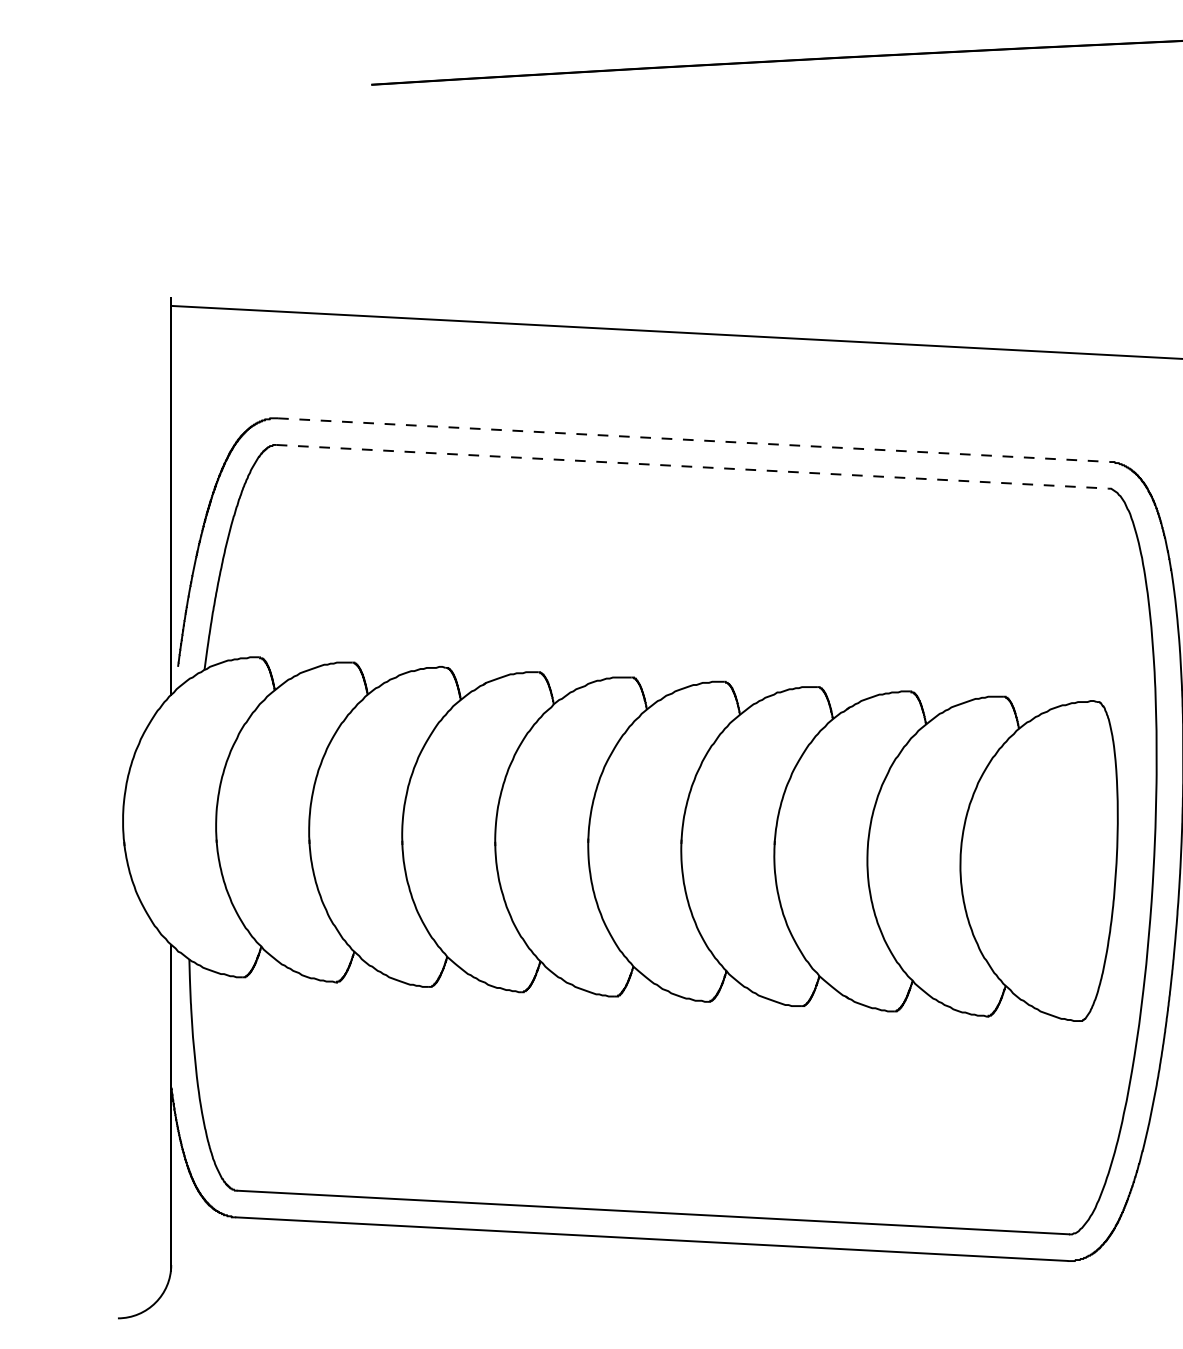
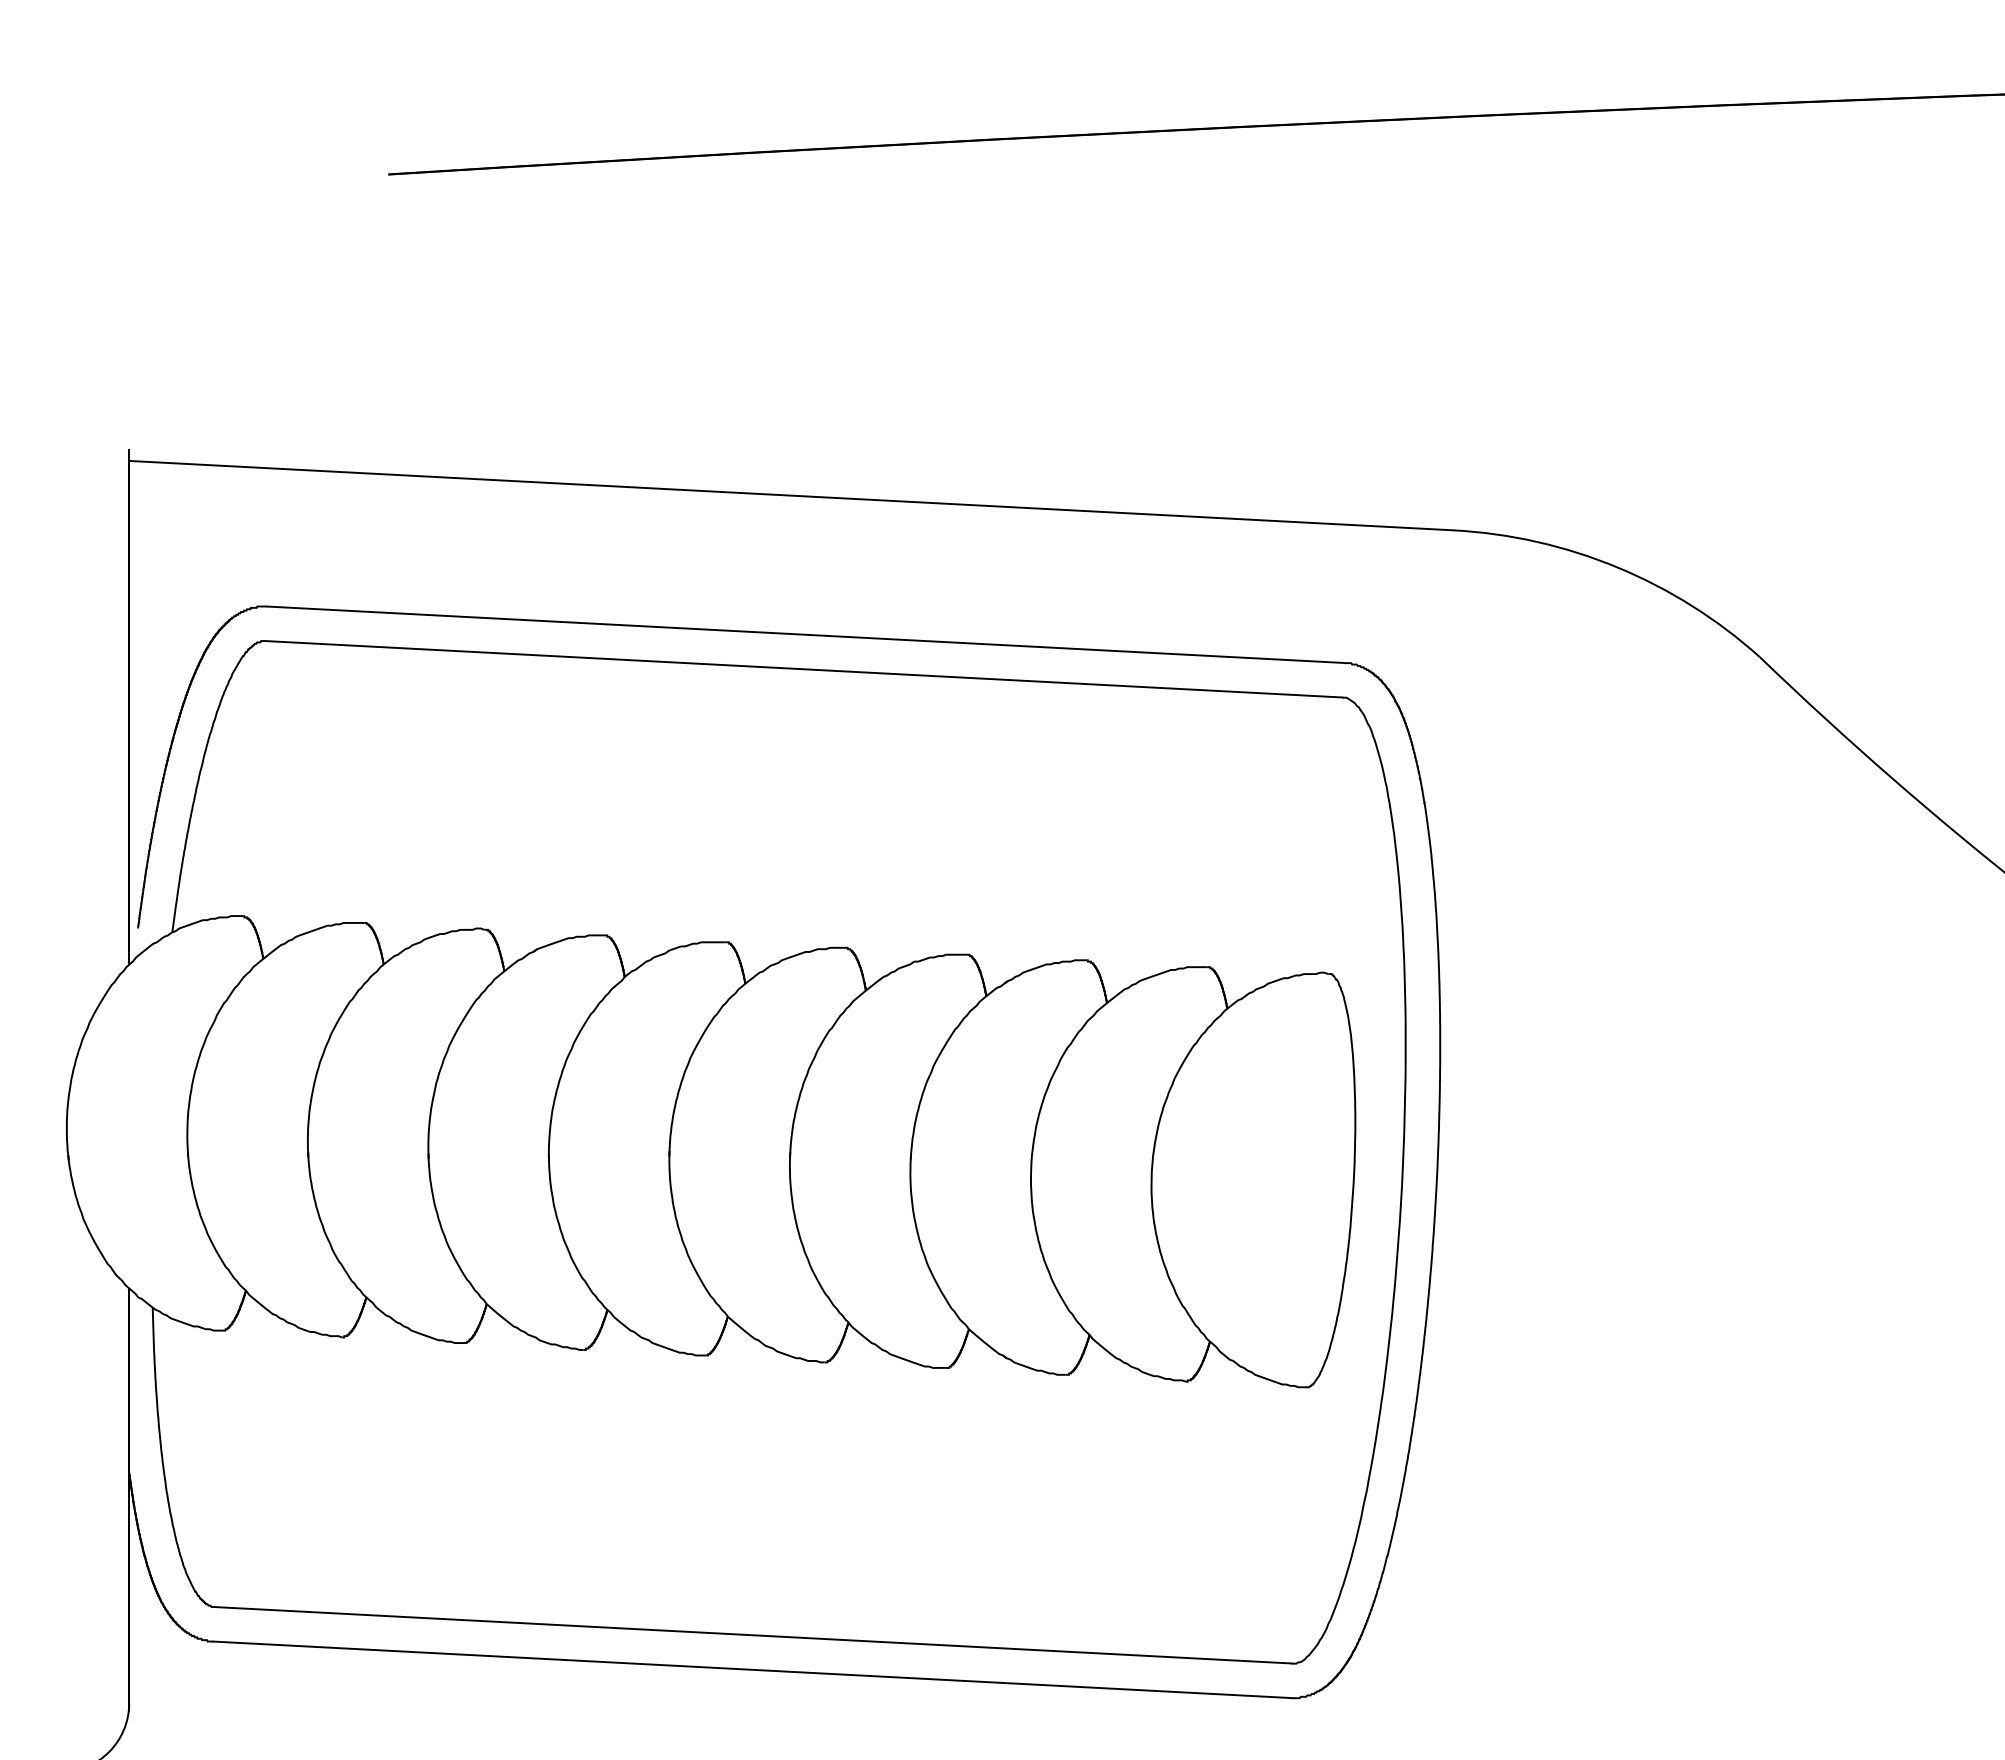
line: (694, 439) -> (806, 634), dashed -> solid
line: (692, 466) -> (804, 669), dashed -> solid

